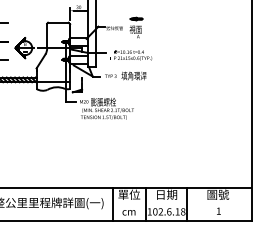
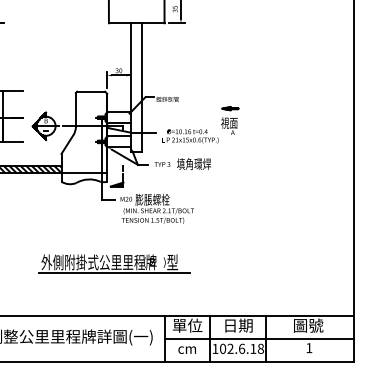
part: (136, 27) -> (230, 120), moved
part: (75, 149) -> (114, 263), added
line: (182, 204) -> (259, 338), added

